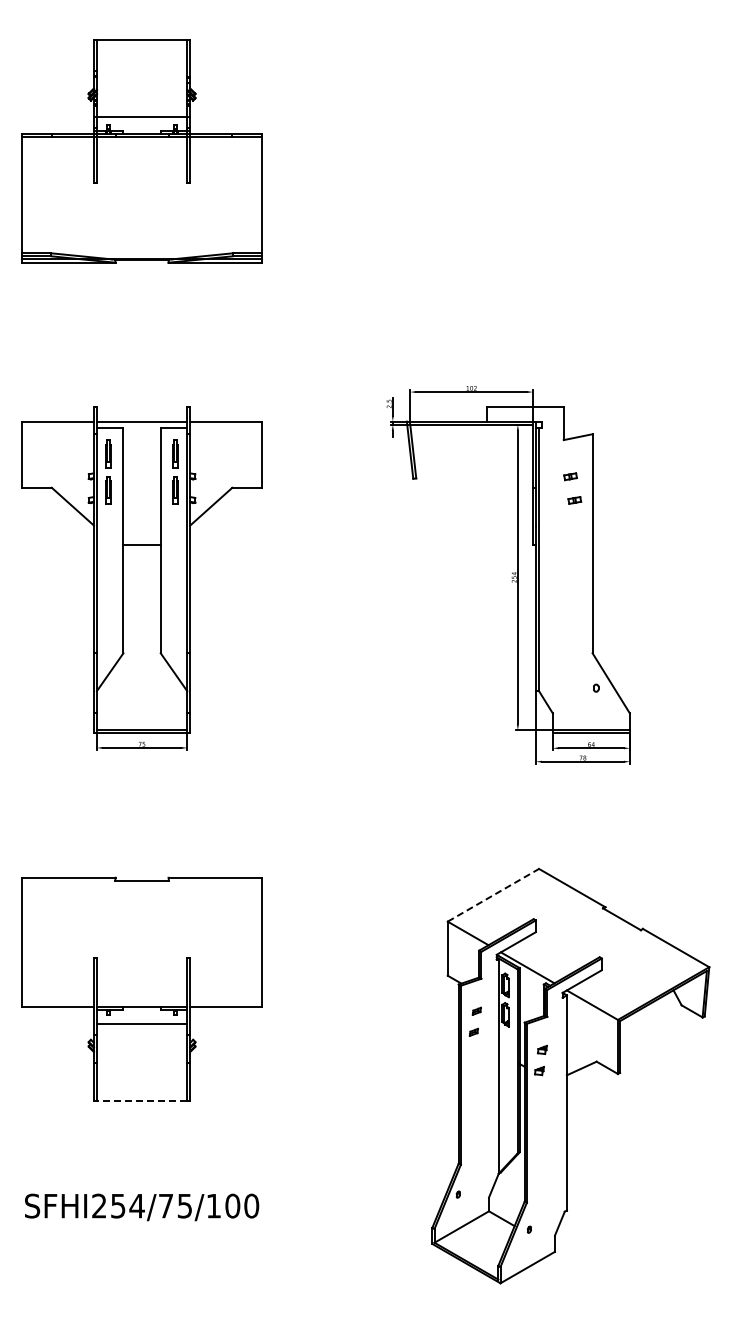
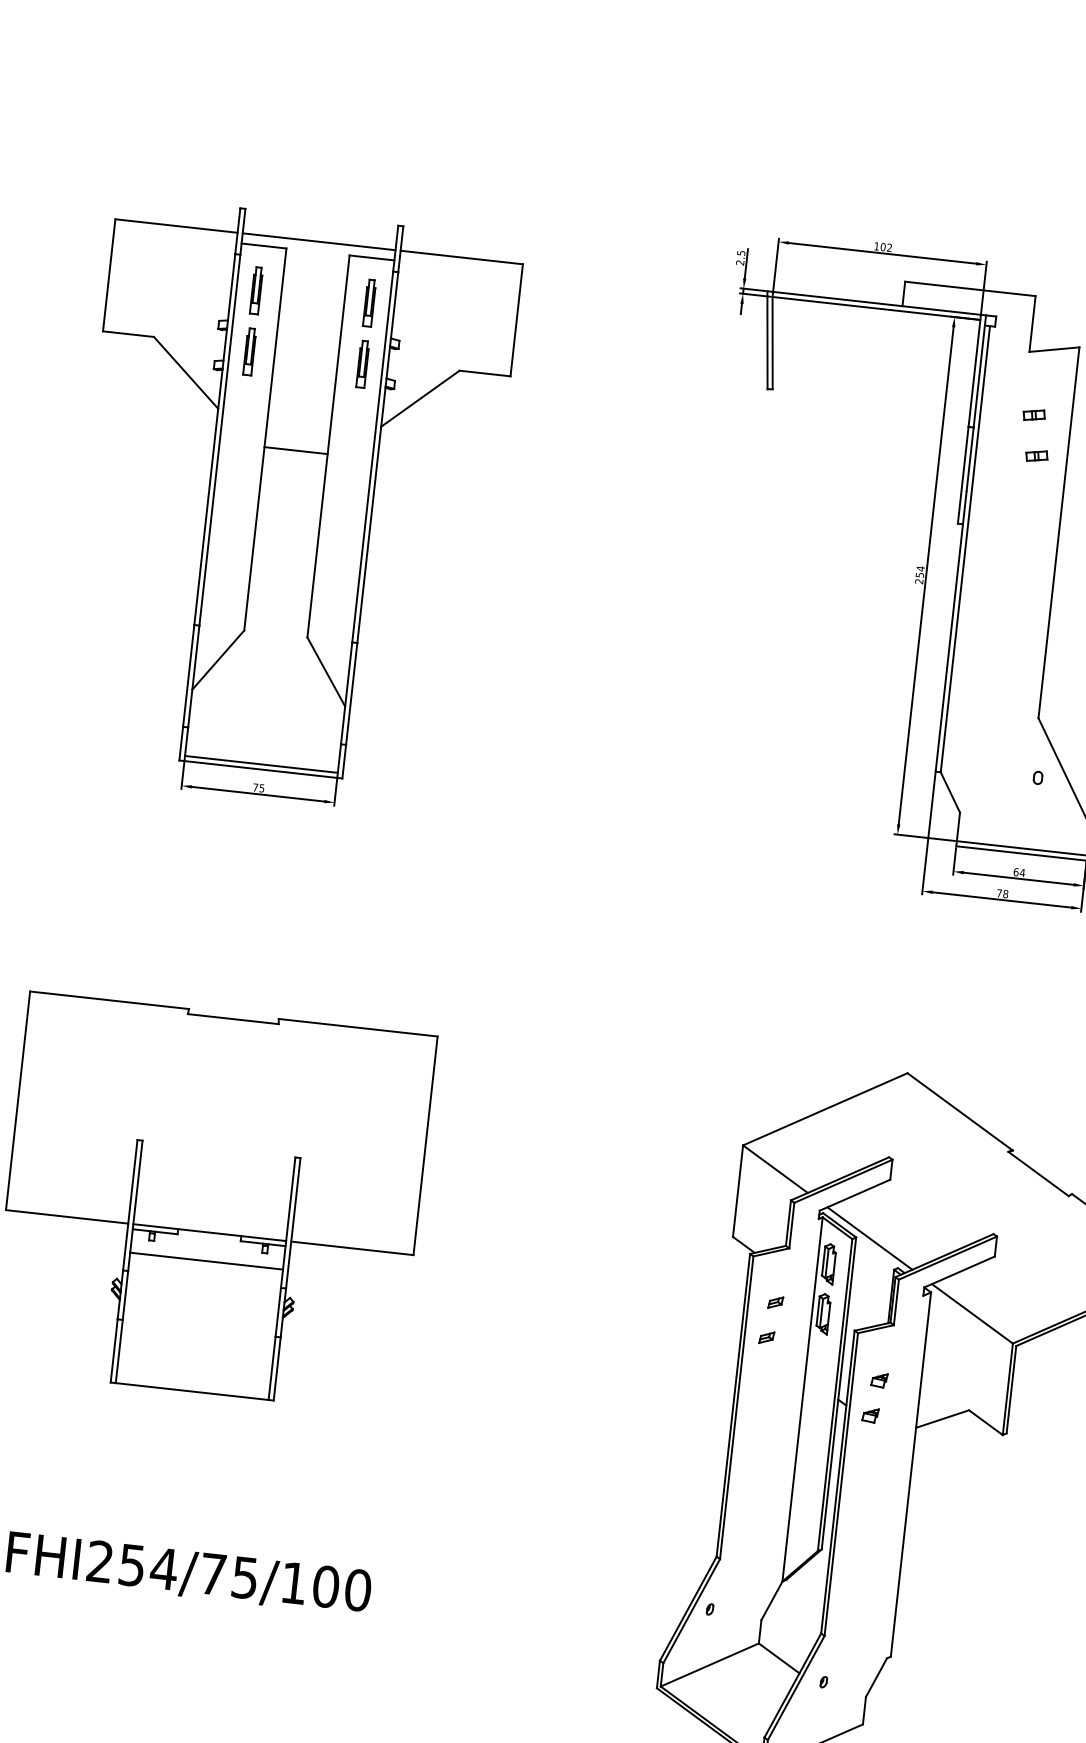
line: (493, 895) -> (825, 1109), dashed -> solid
line: (141, 1100) -> (191, 1390), dashed -> solid

